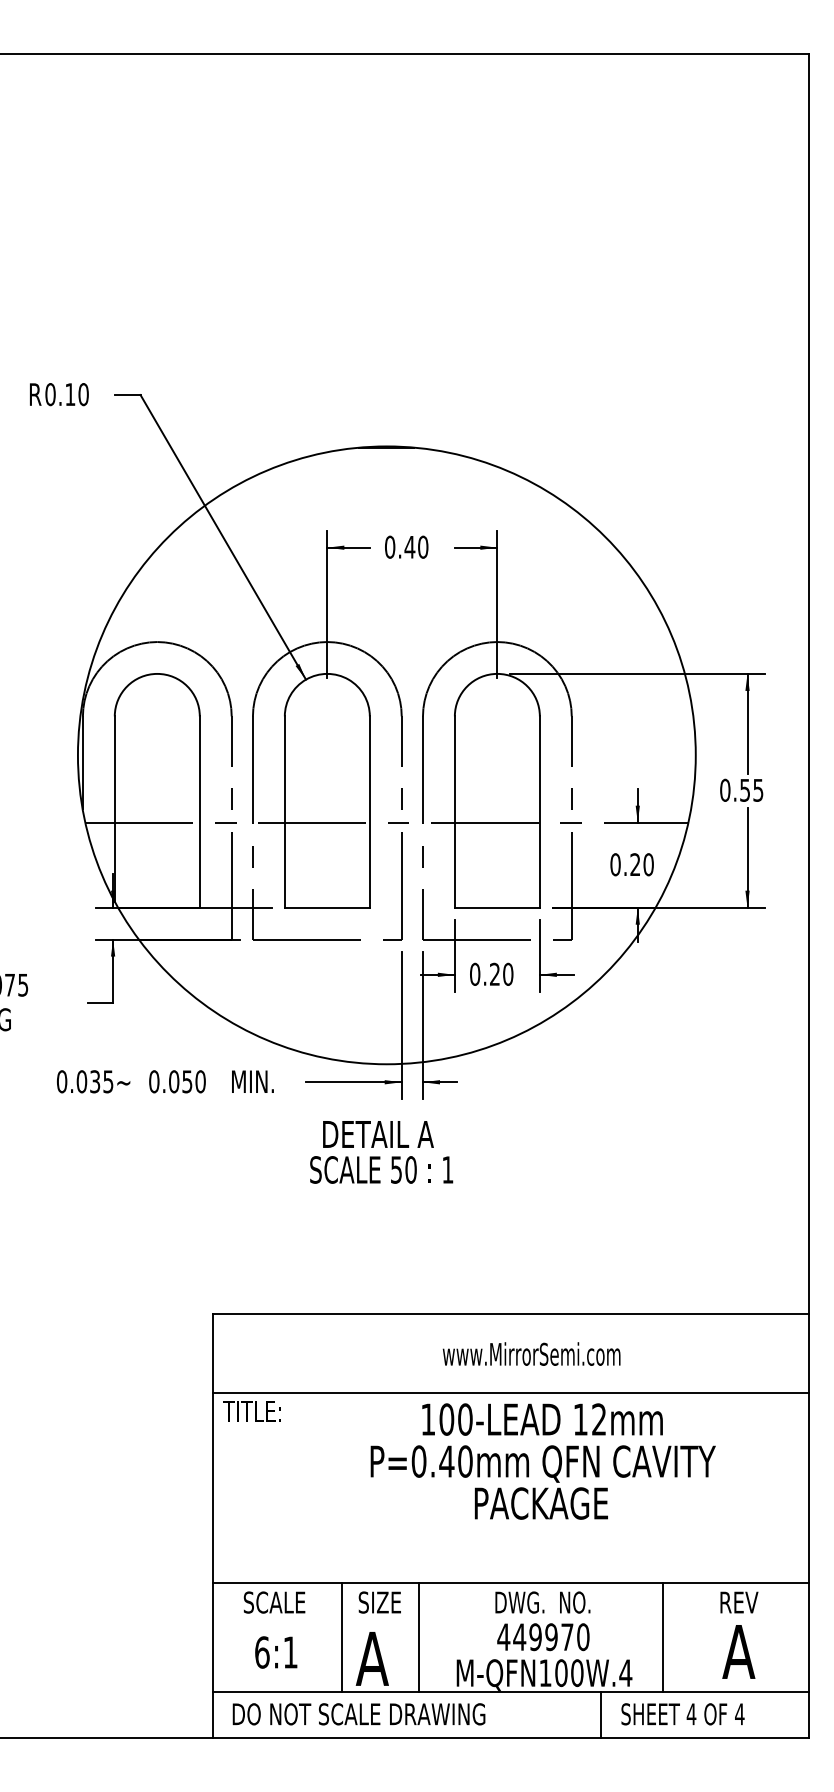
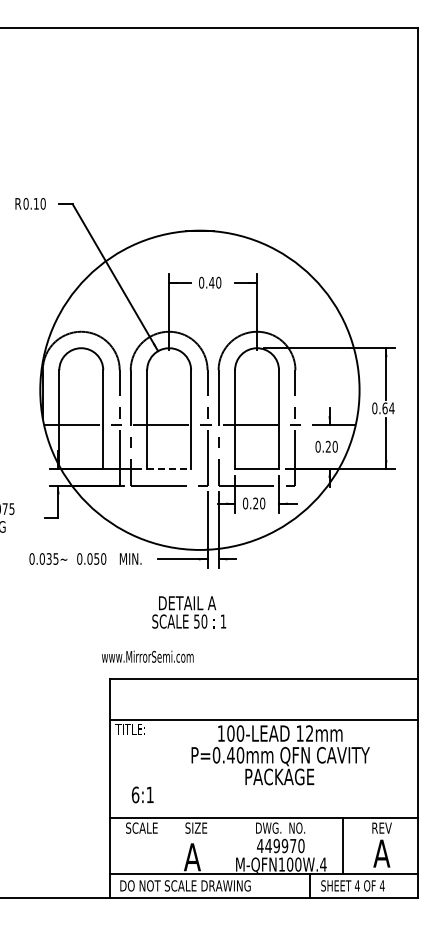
text: (751, 790) -> (388, 408), 0.55 -> 0.64
line: (327, 908) -> (169, 469), solid -> dashed
text: (382, 1152) -> (189, 612), moved
text: (531, 1353) -> (147, 656), moved
line: (341, 1636) -> (176, 845), removed
line: (418, 1636) -> (216, 845), removed
text: (275, 1651) -> (142, 794), moved

